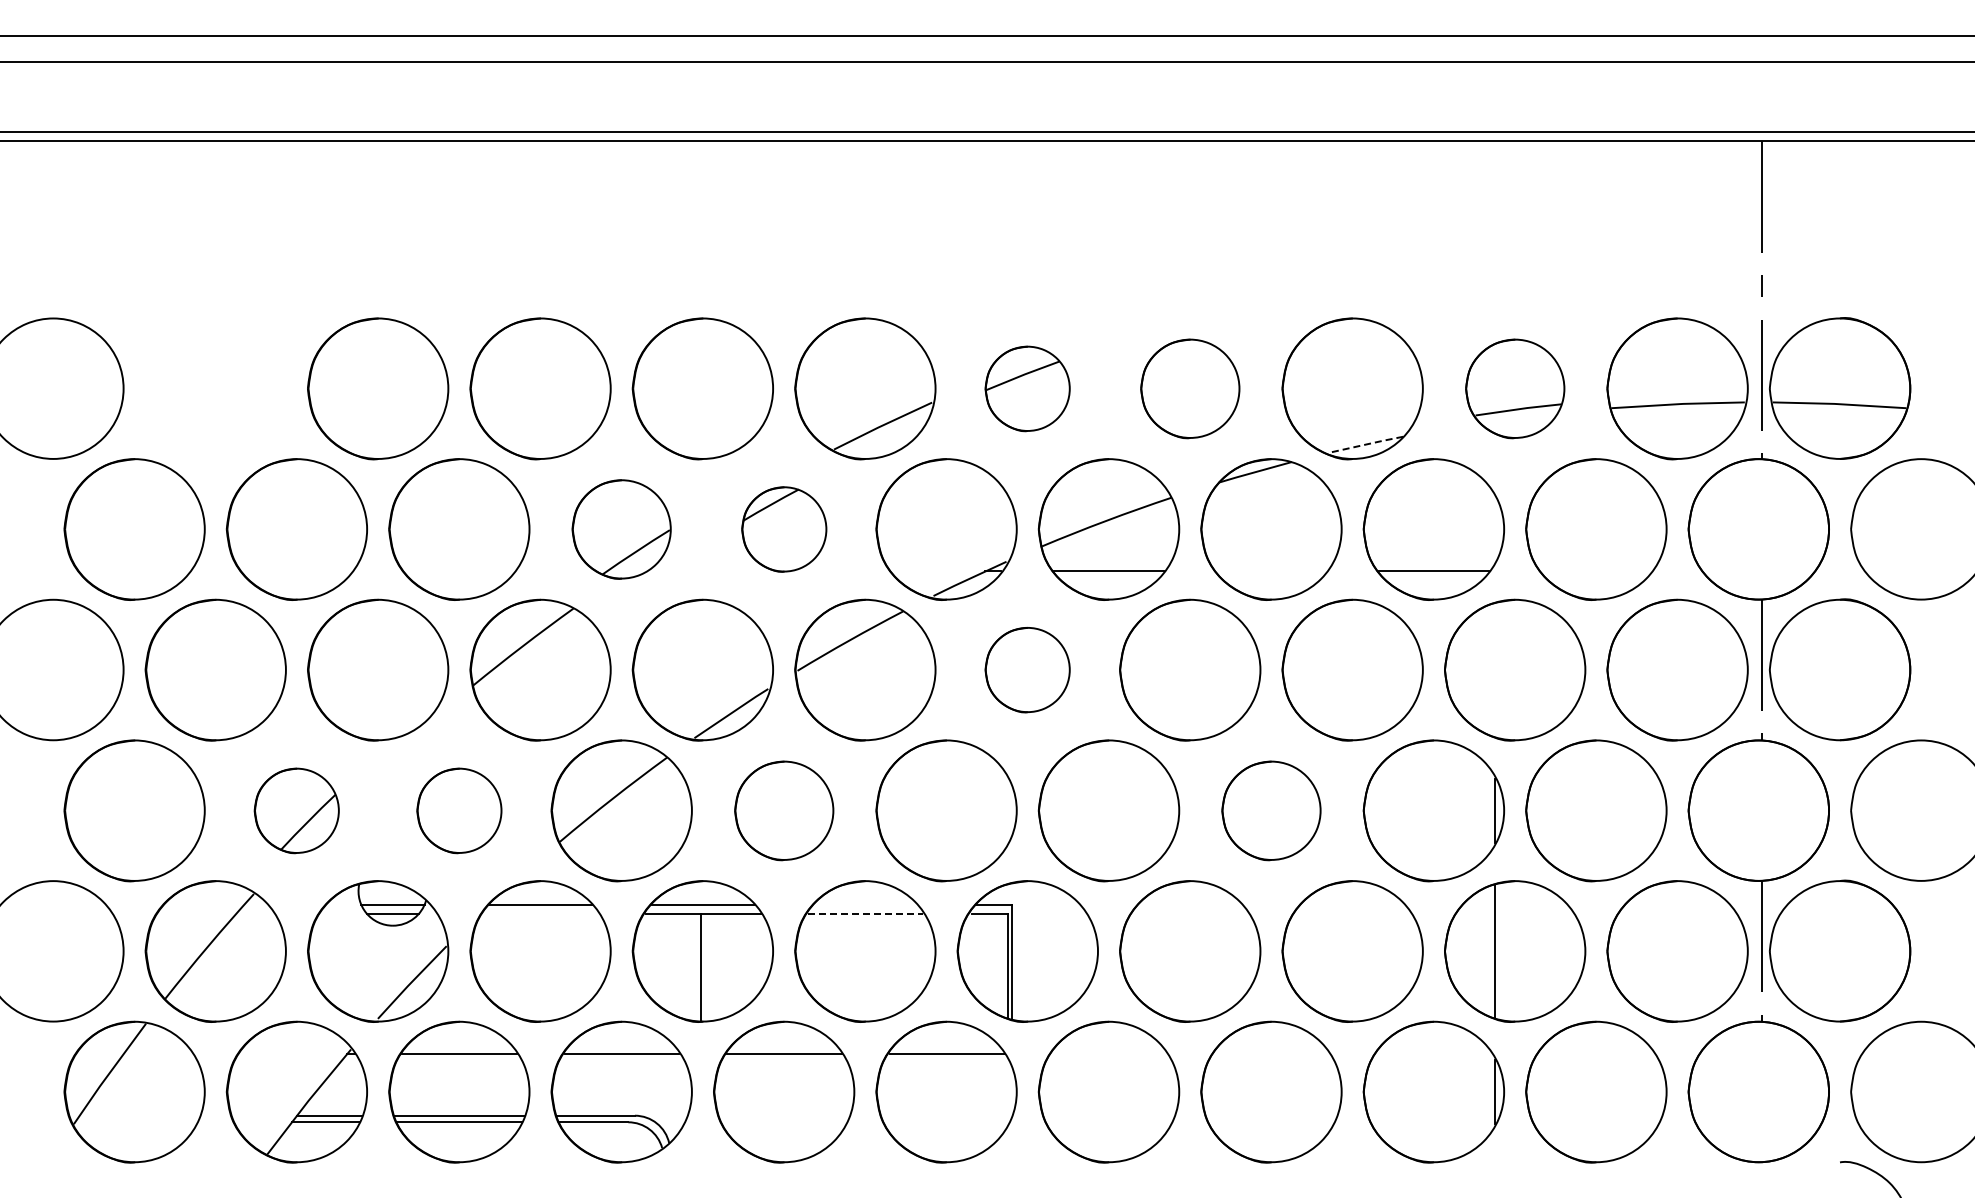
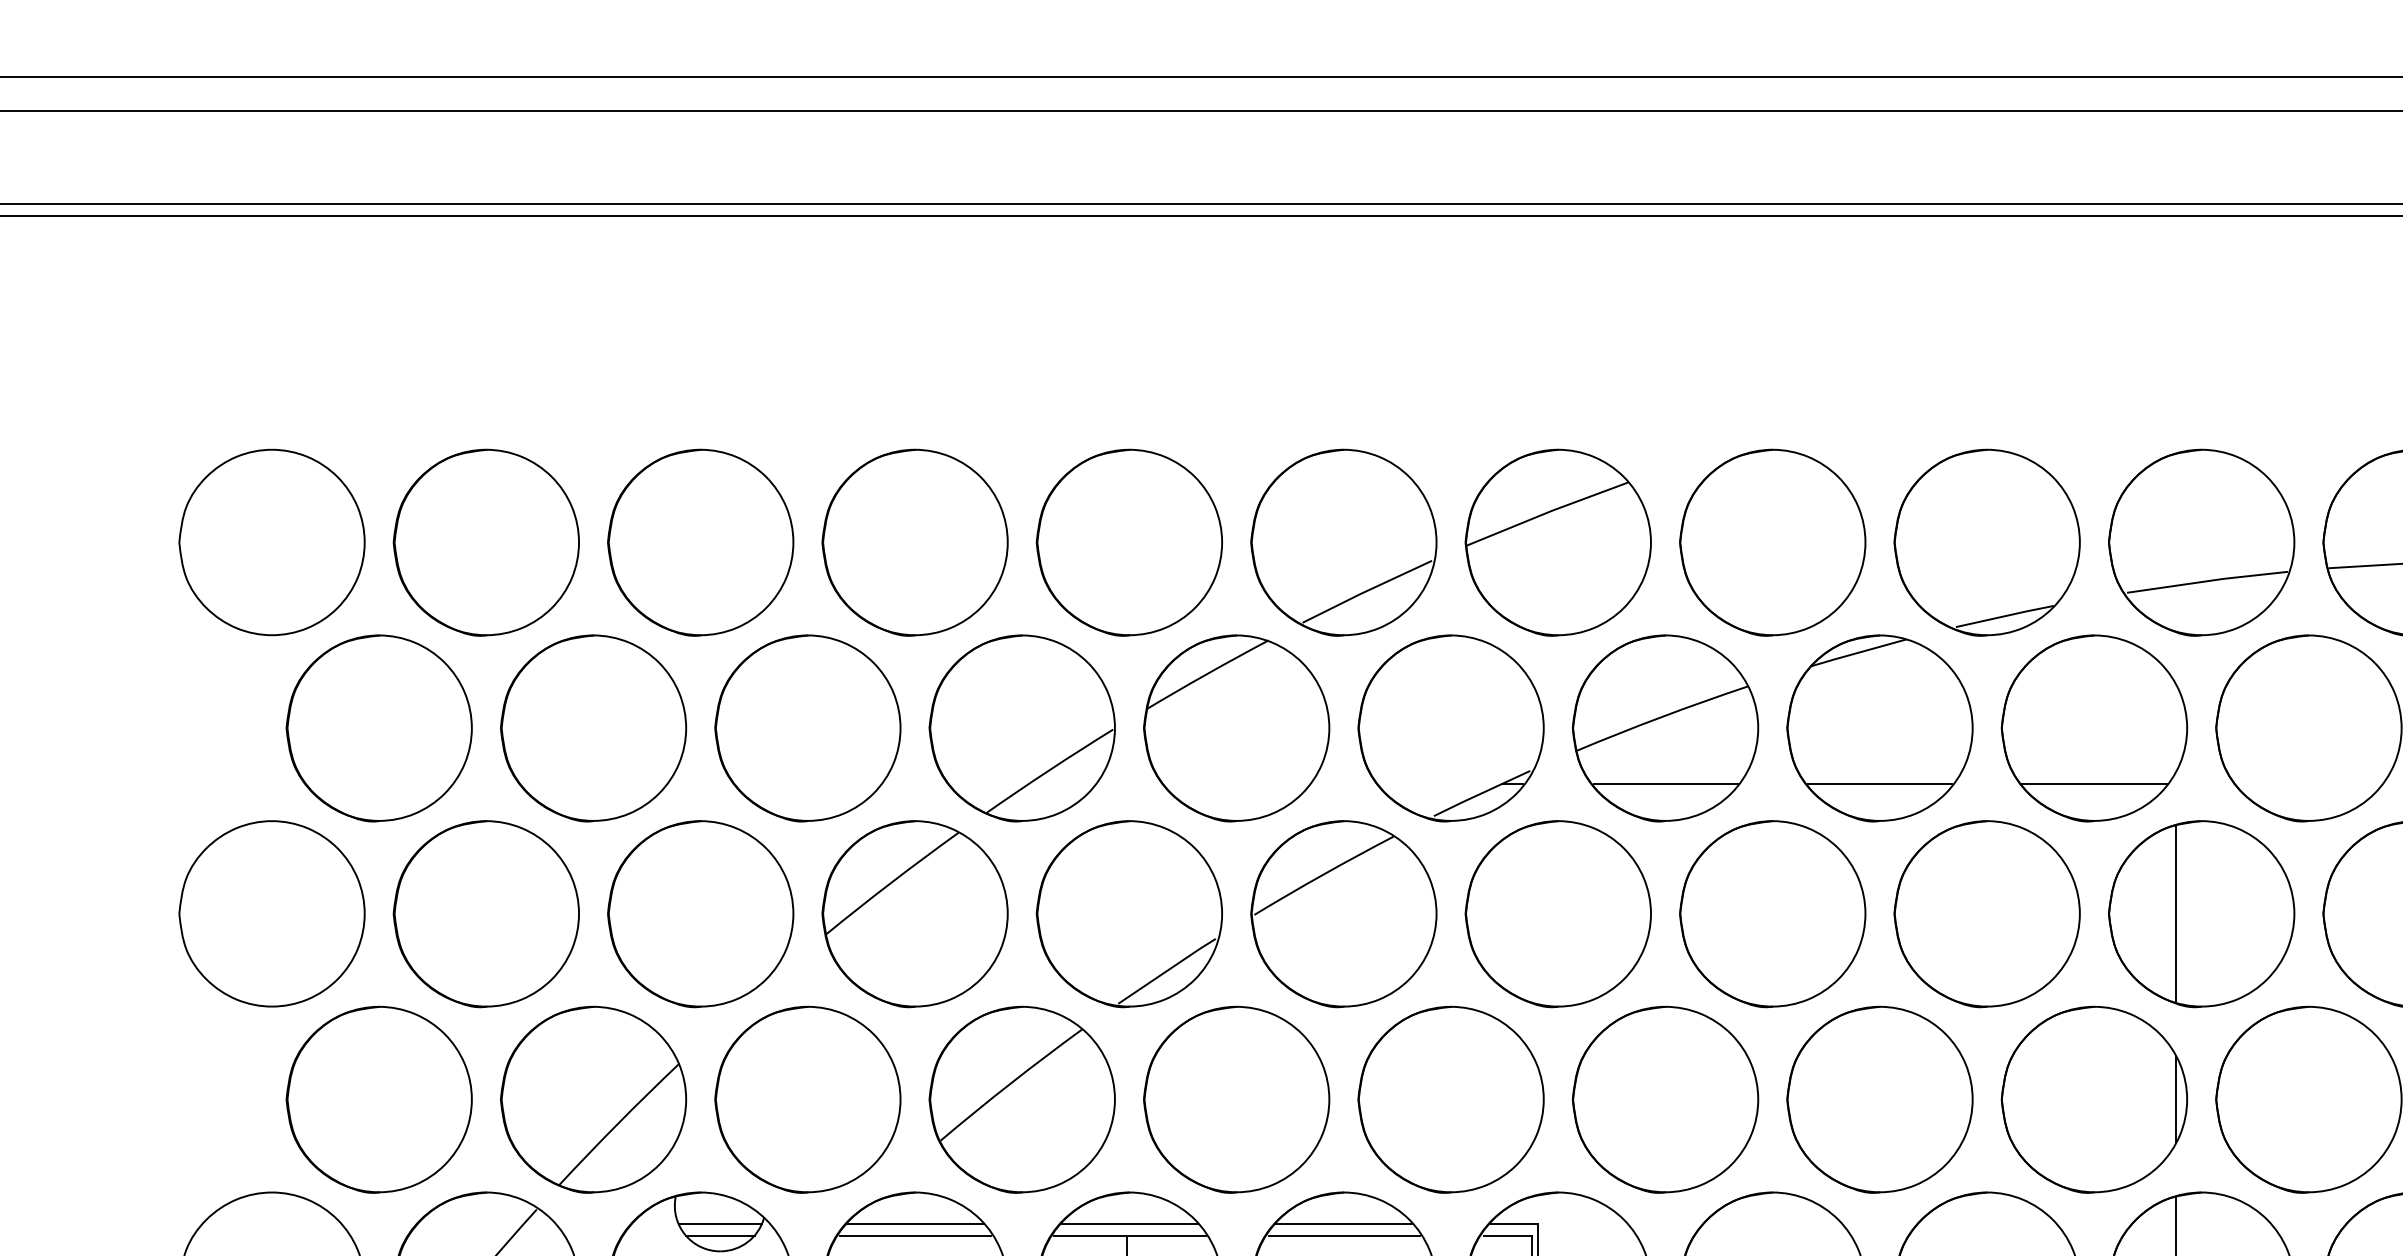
part: (215, 388) -> (486, 542), added
part: (1027, 388) -> (1557, 542), size x1.67
part: (1190, 388) -> (1773, 542), size x1.43
part: (1515, 388) -> (2202, 542), size x1.43
line: (1366, 444) -> (2005, 616), dashed -> solid
part: (621, 529) -> (1021, 728), size x1.43
part: (784, 529) -> (1237, 728), size x1.67
line: (1271, 571) -> (1880, 783), added
part: (1027, 669) -> (1557, 913), size x1.67
line: (1495, 669) -> (2175, 913), added
part: (296, 810) -> (592, 1099), size x1.67
part: (459, 810) -> (808, 1099), size x1.67
part: (784, 810) -> (1237, 1099), size x1.43
part: (1271, 810) -> (1880, 1099), size x1.43
line: (865, 904) -> (1344, 1223), added
line: (540, 913) -> (915, 1235), added
line: (866, 913) -> (1345, 1235), dashed -> solid

